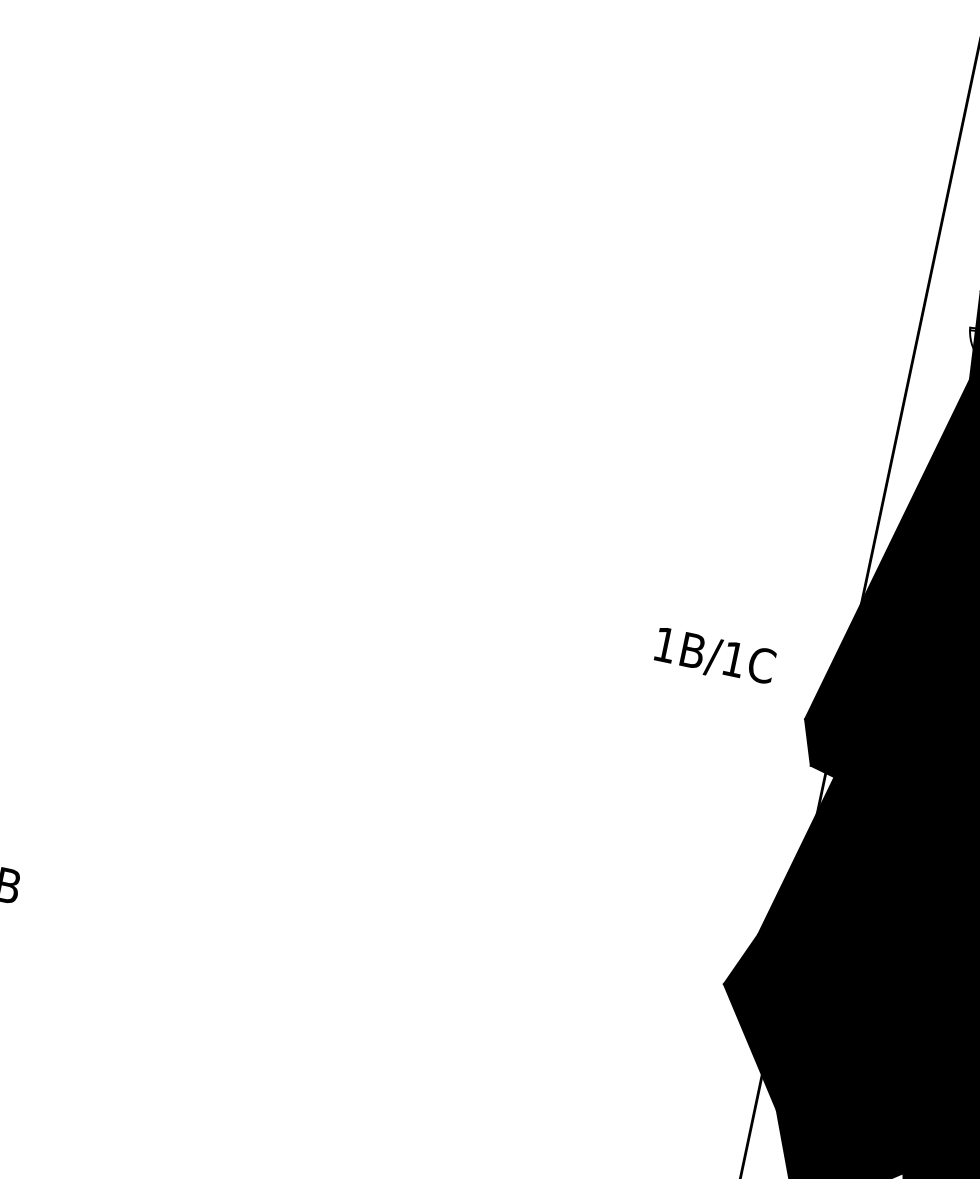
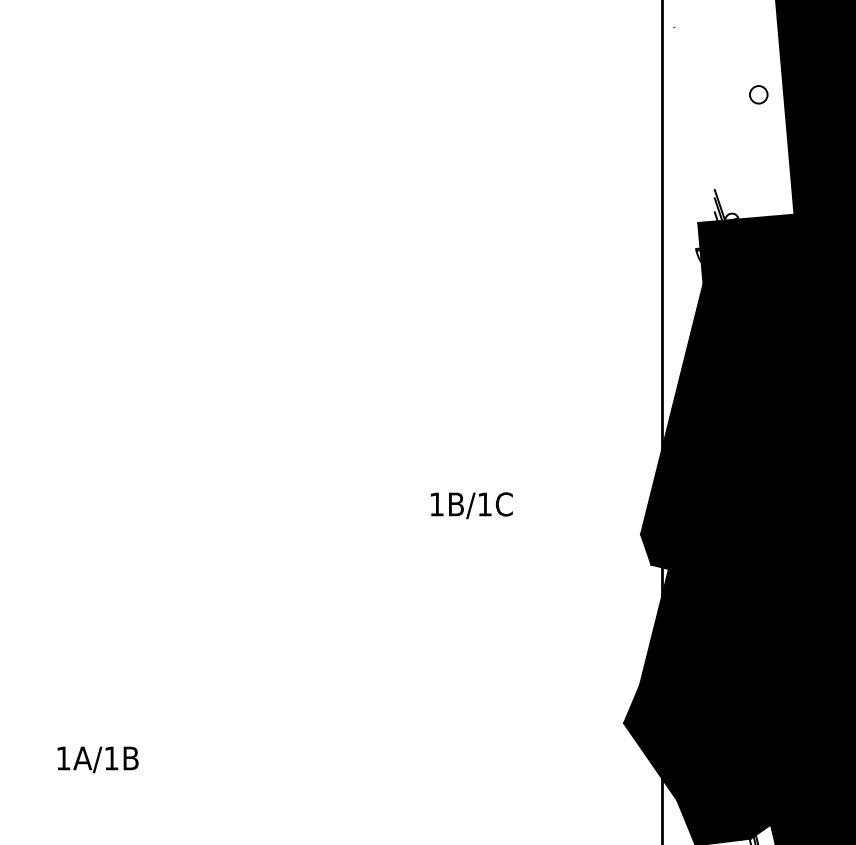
text: (714, 656) -> (471, 505), moved

